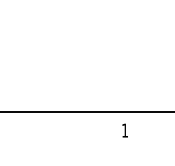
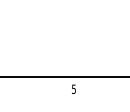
text: (124, 130) -> (73, 89), 1 -> 5

